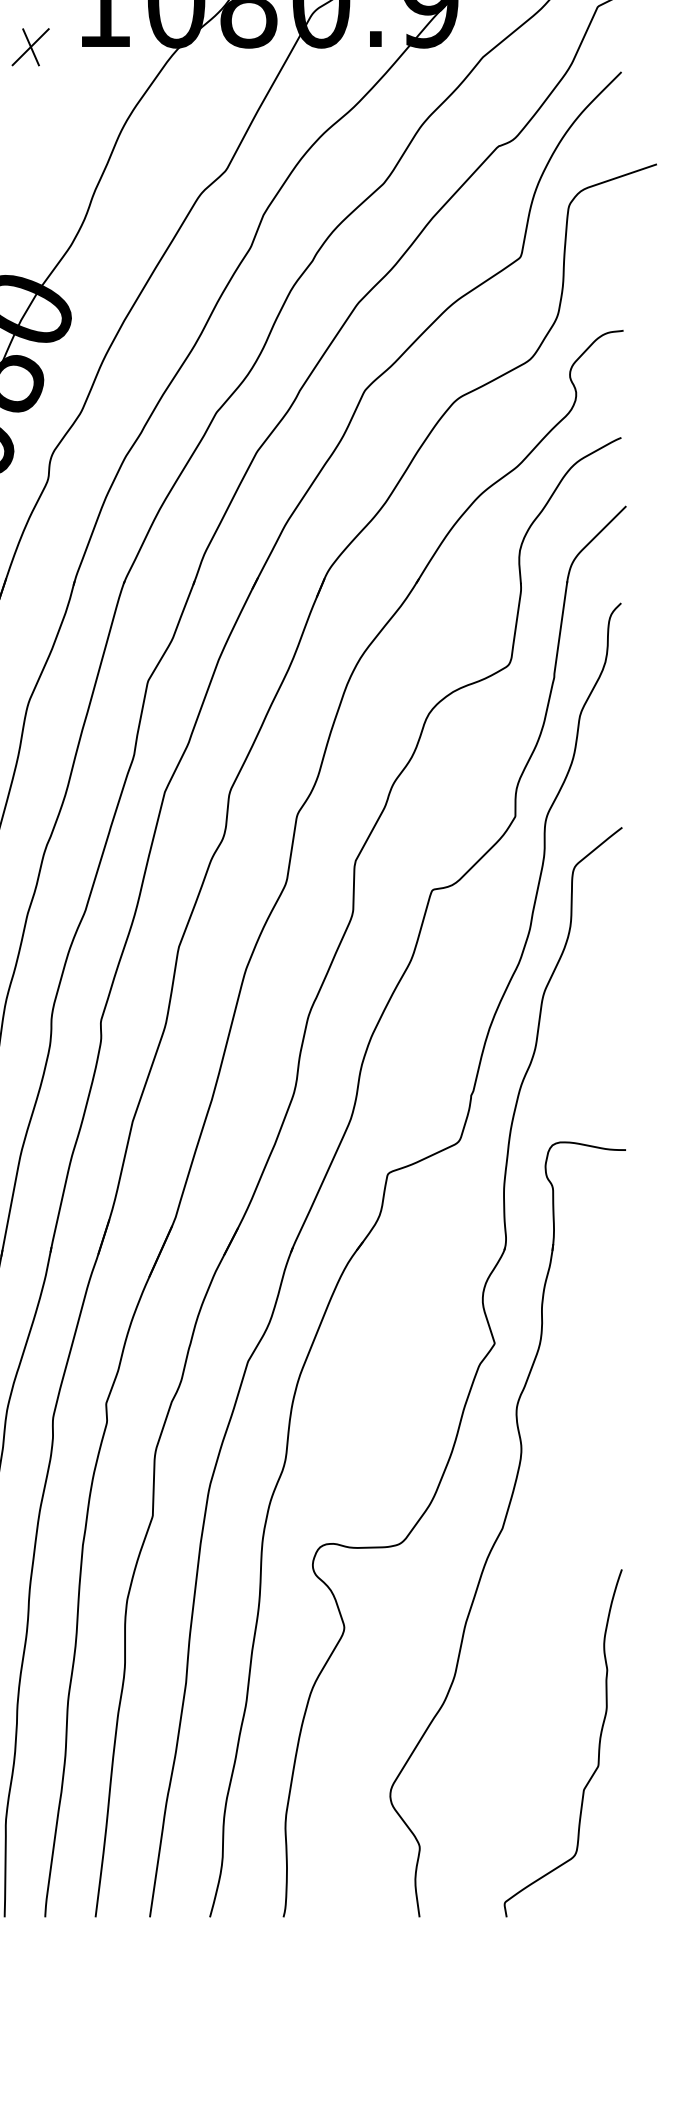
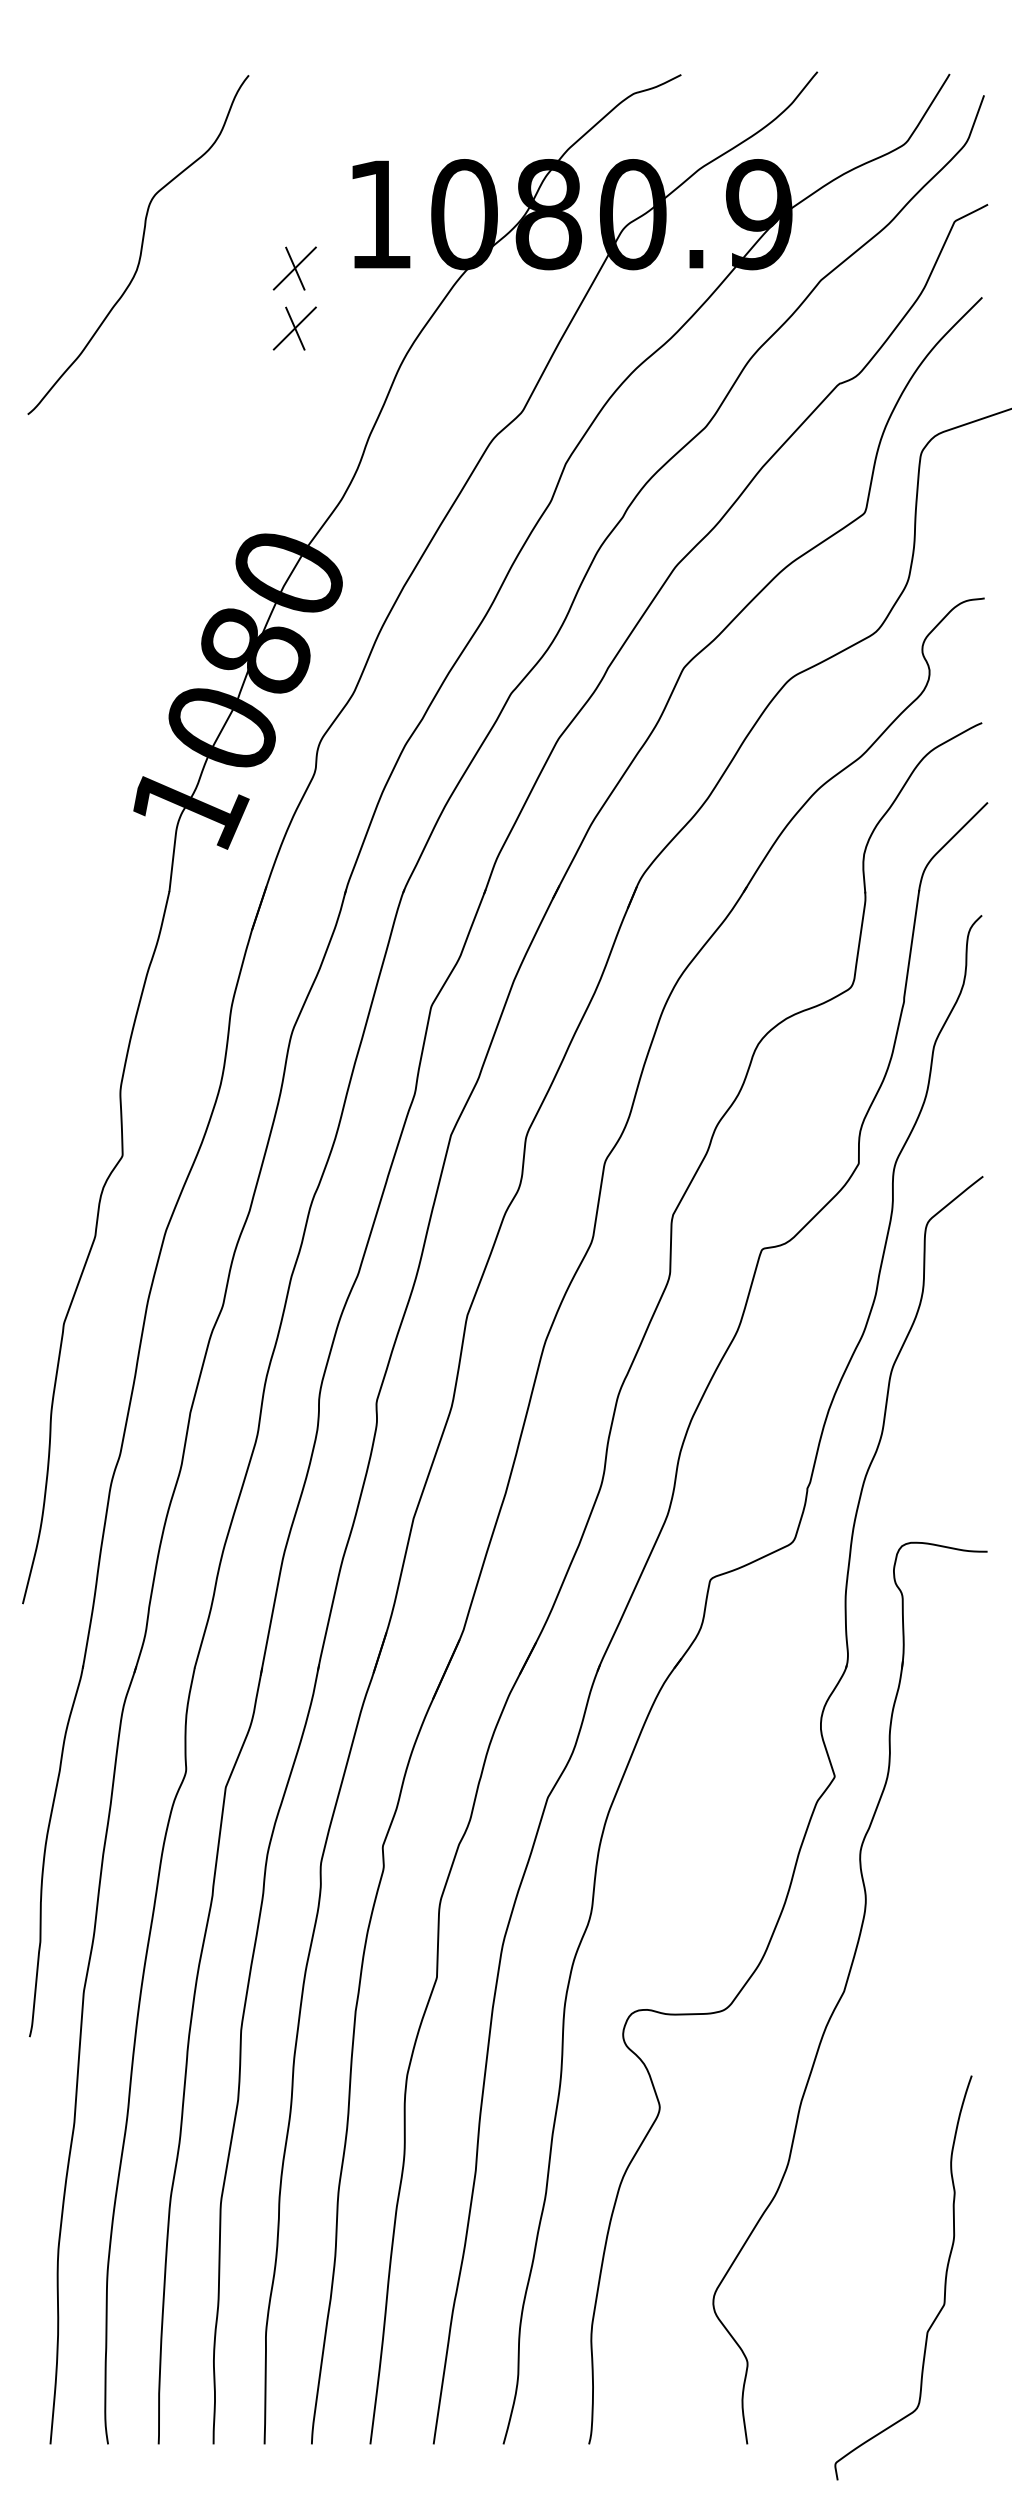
part: (30, 98) -> (294, 328), added
curve: (598, 1745) -> (944, 2280), moved

